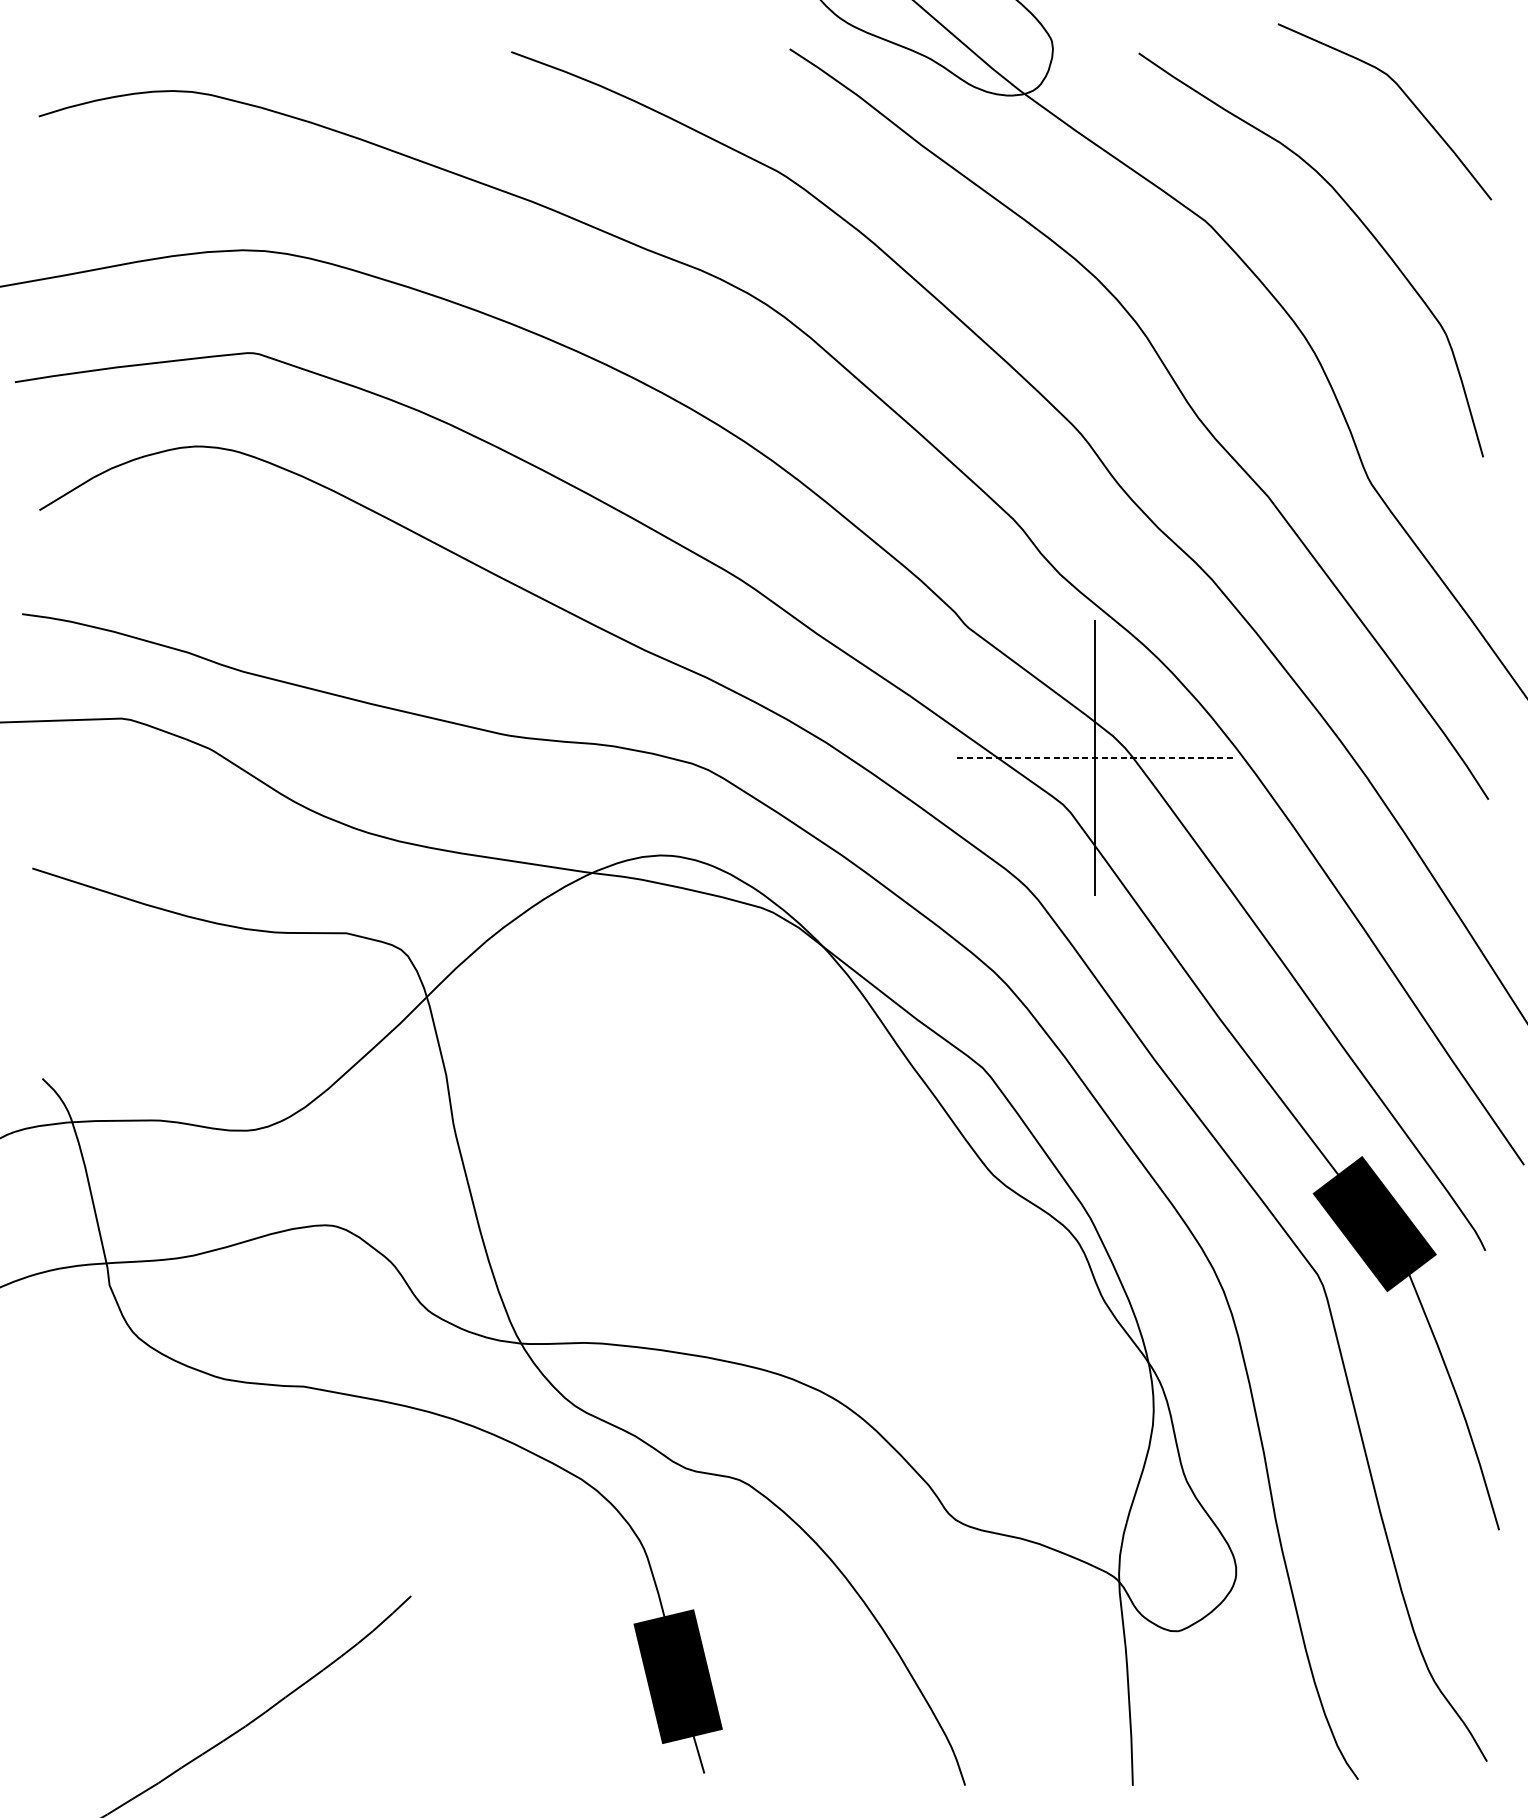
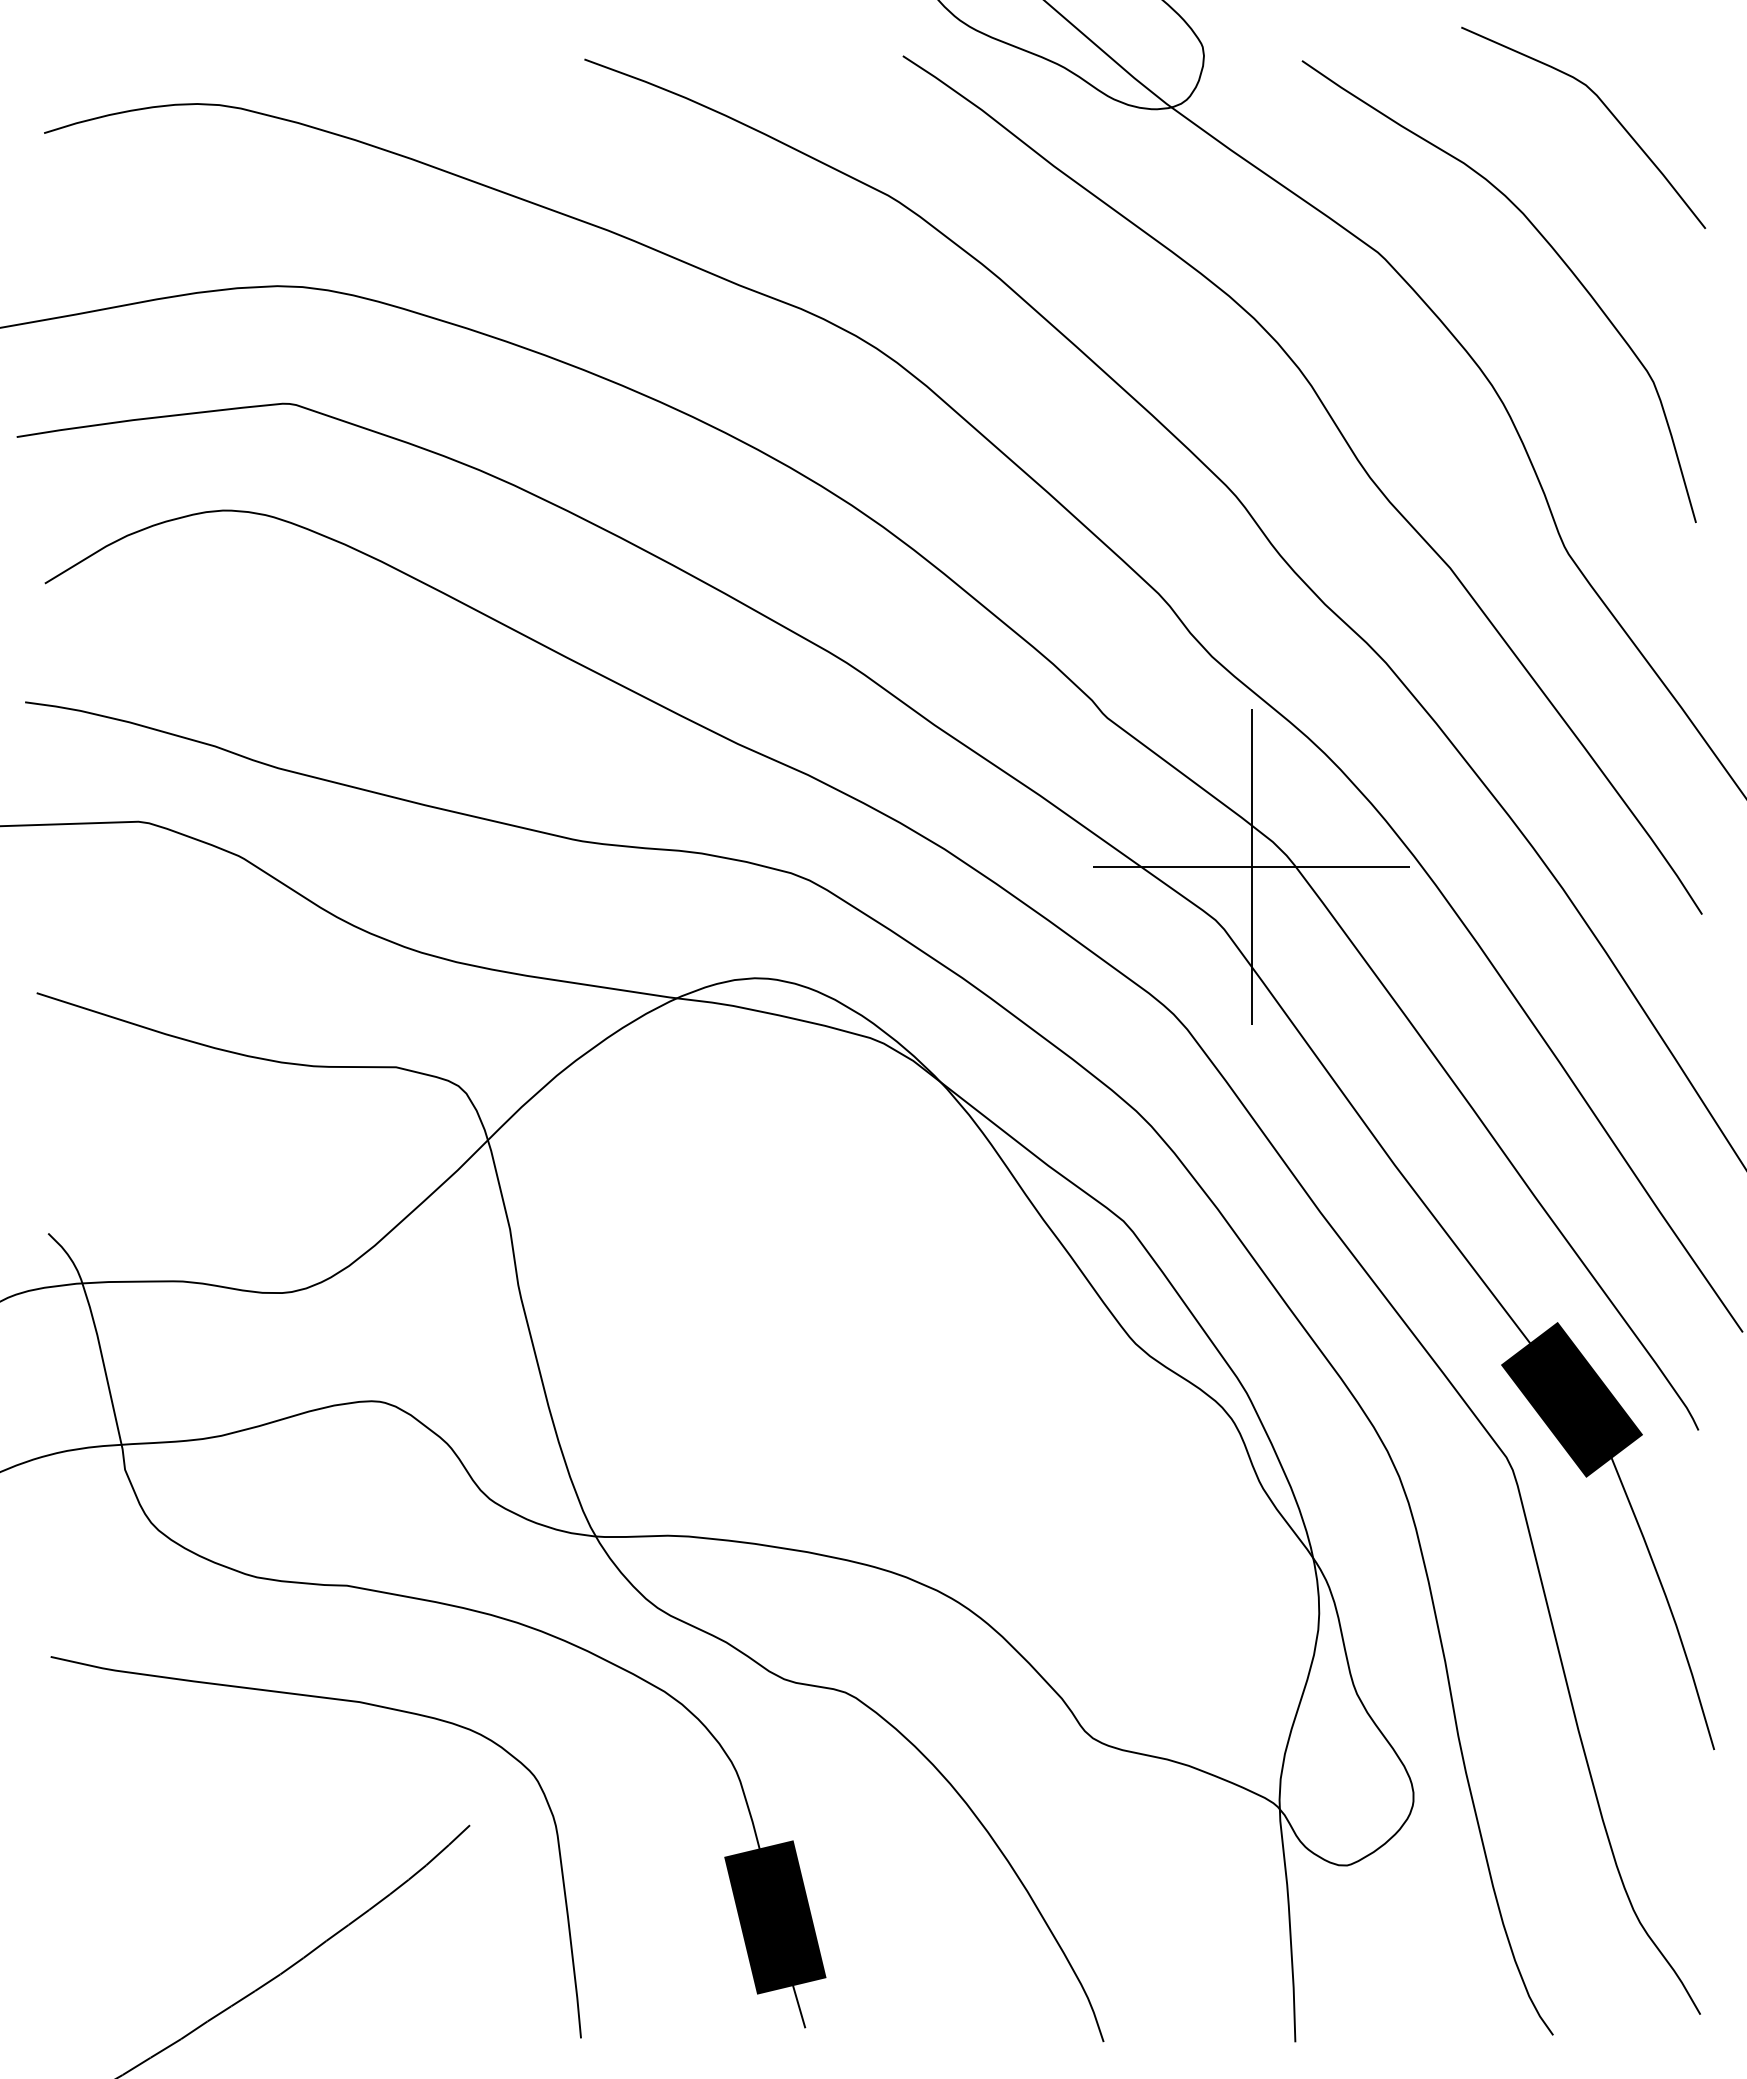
line: (1094, 758) -> (1251, 867), dashed -> solid
curve: (294, 1486) -> (336, 1700), added

